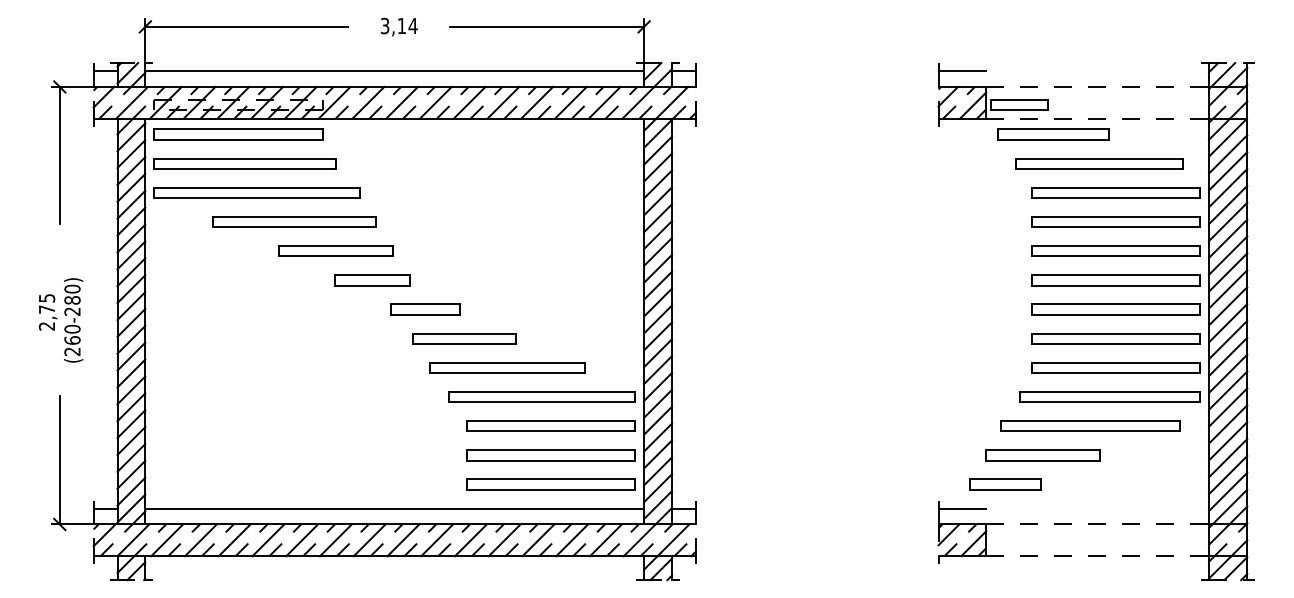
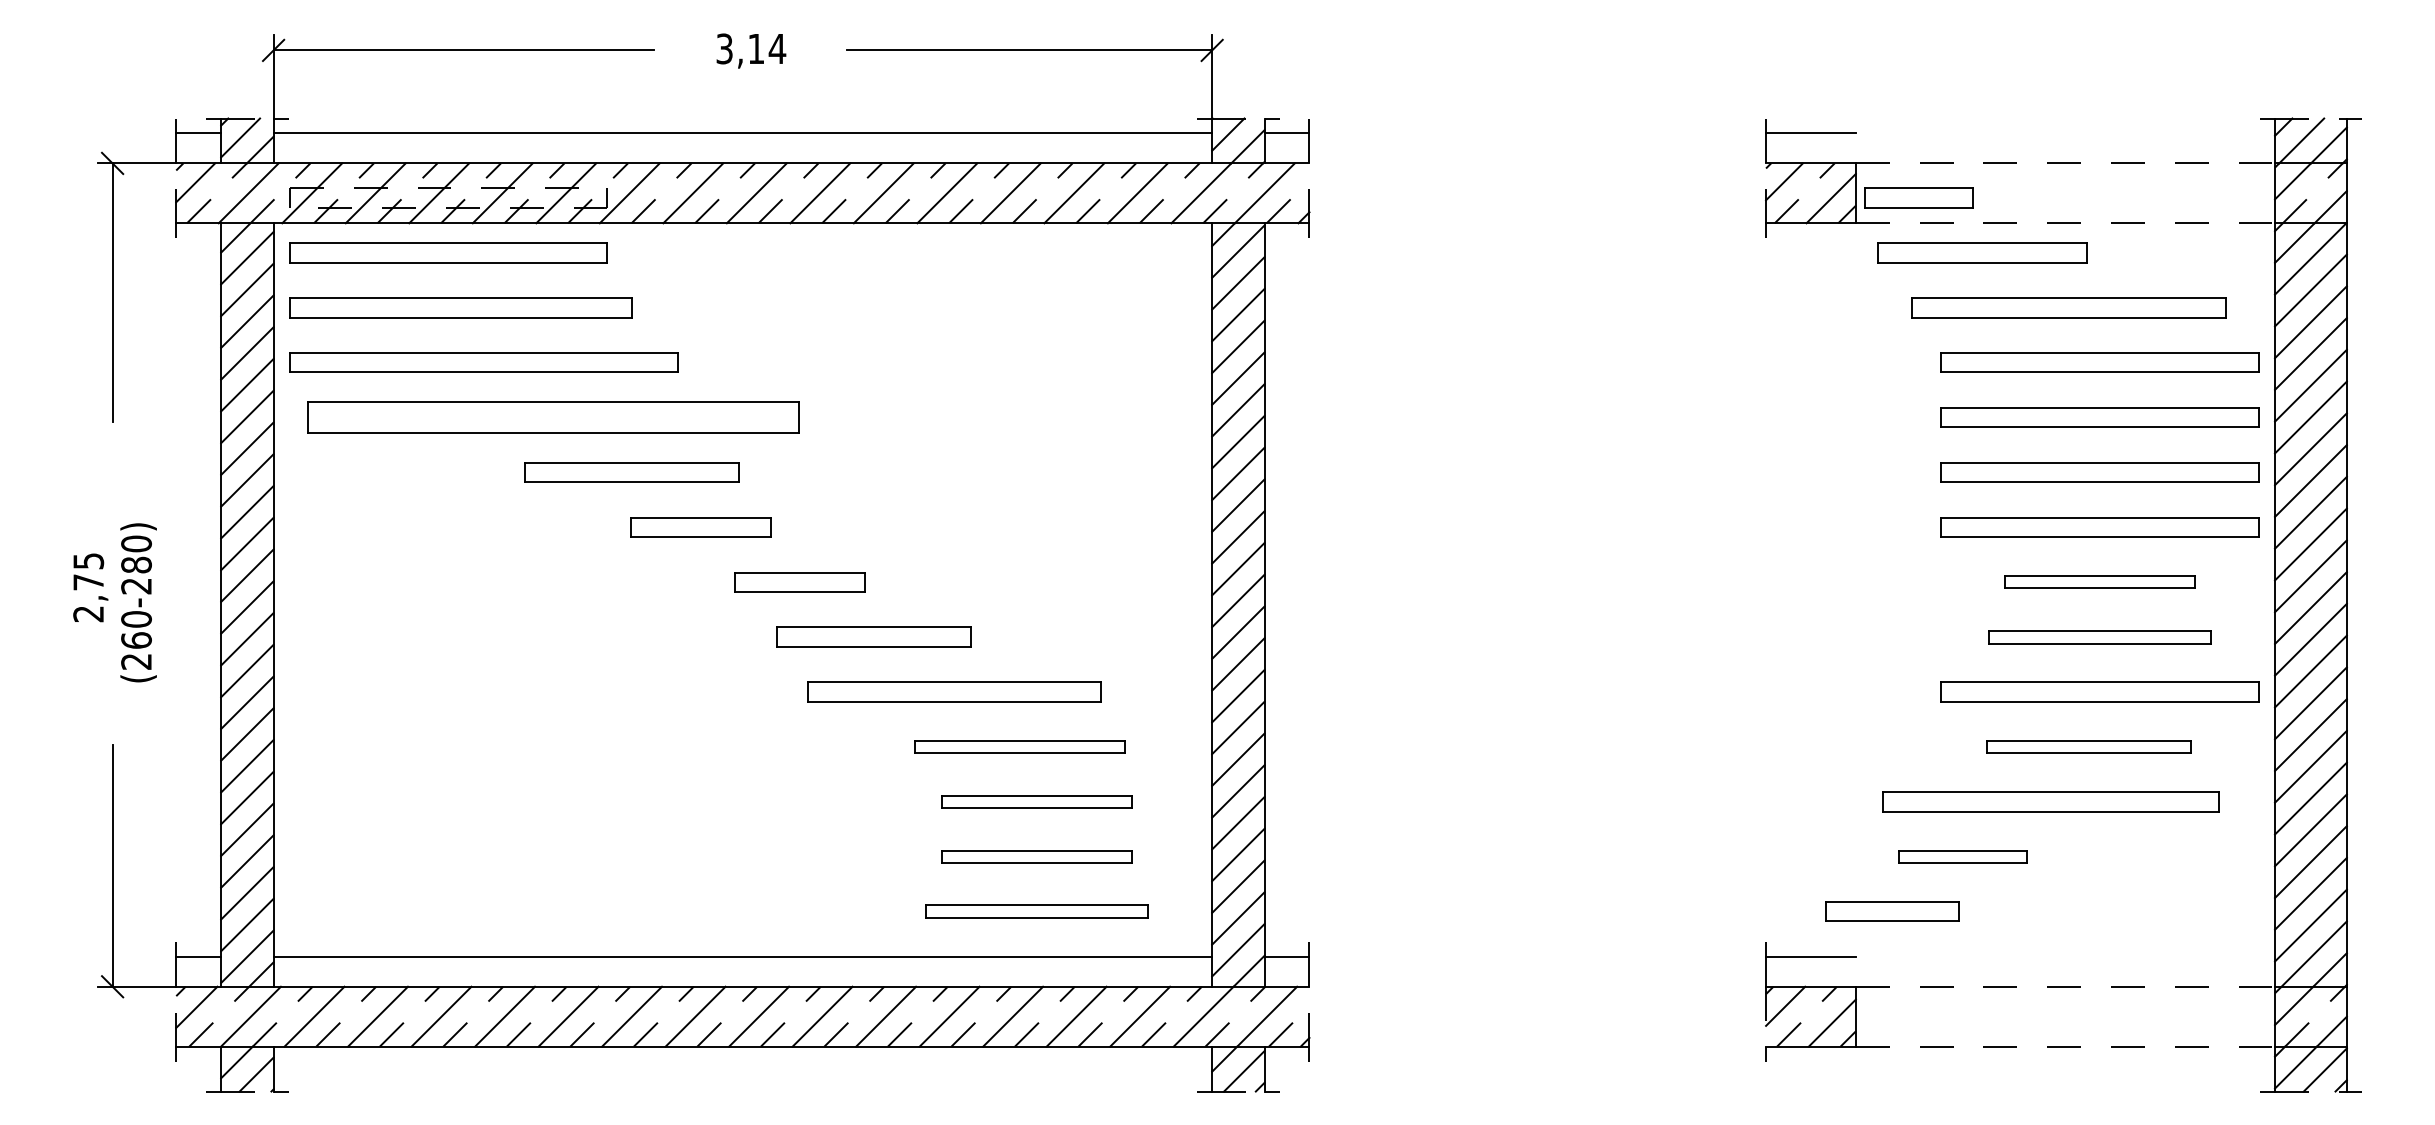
part: (294, 221) -> (554, 416), size x1.6
part: (1115, 309) -> (2099, 582), size x0.6
part: (1115, 338) -> (2099, 636), size x0.7
part: (541, 396) -> (1018, 745), size x0.6
part: (1109, 396) -> (2087, 745), size x0.6
part: (550, 425) -> (1035, 800), size x0.6
part: (550, 455) -> (1035, 856), size x0.6
part: (1042, 455) -> (1961, 856), size x0.6
part: (550, 484) -> (1035, 911), size x0.7

